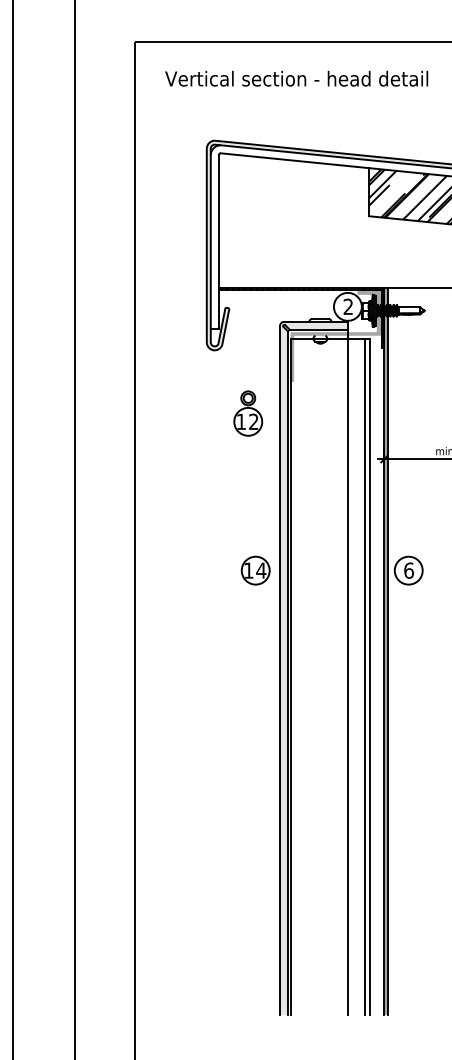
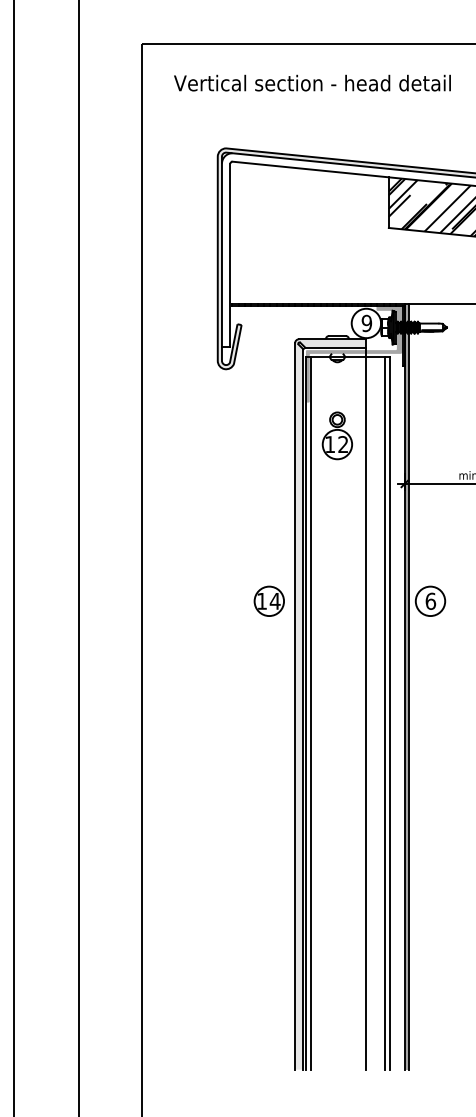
text: (347, 306) -> (366, 323), 2 -> 9
part: (247, 413) -> (336, 435), moved
line: (295, 676) -> (311, 712), added

